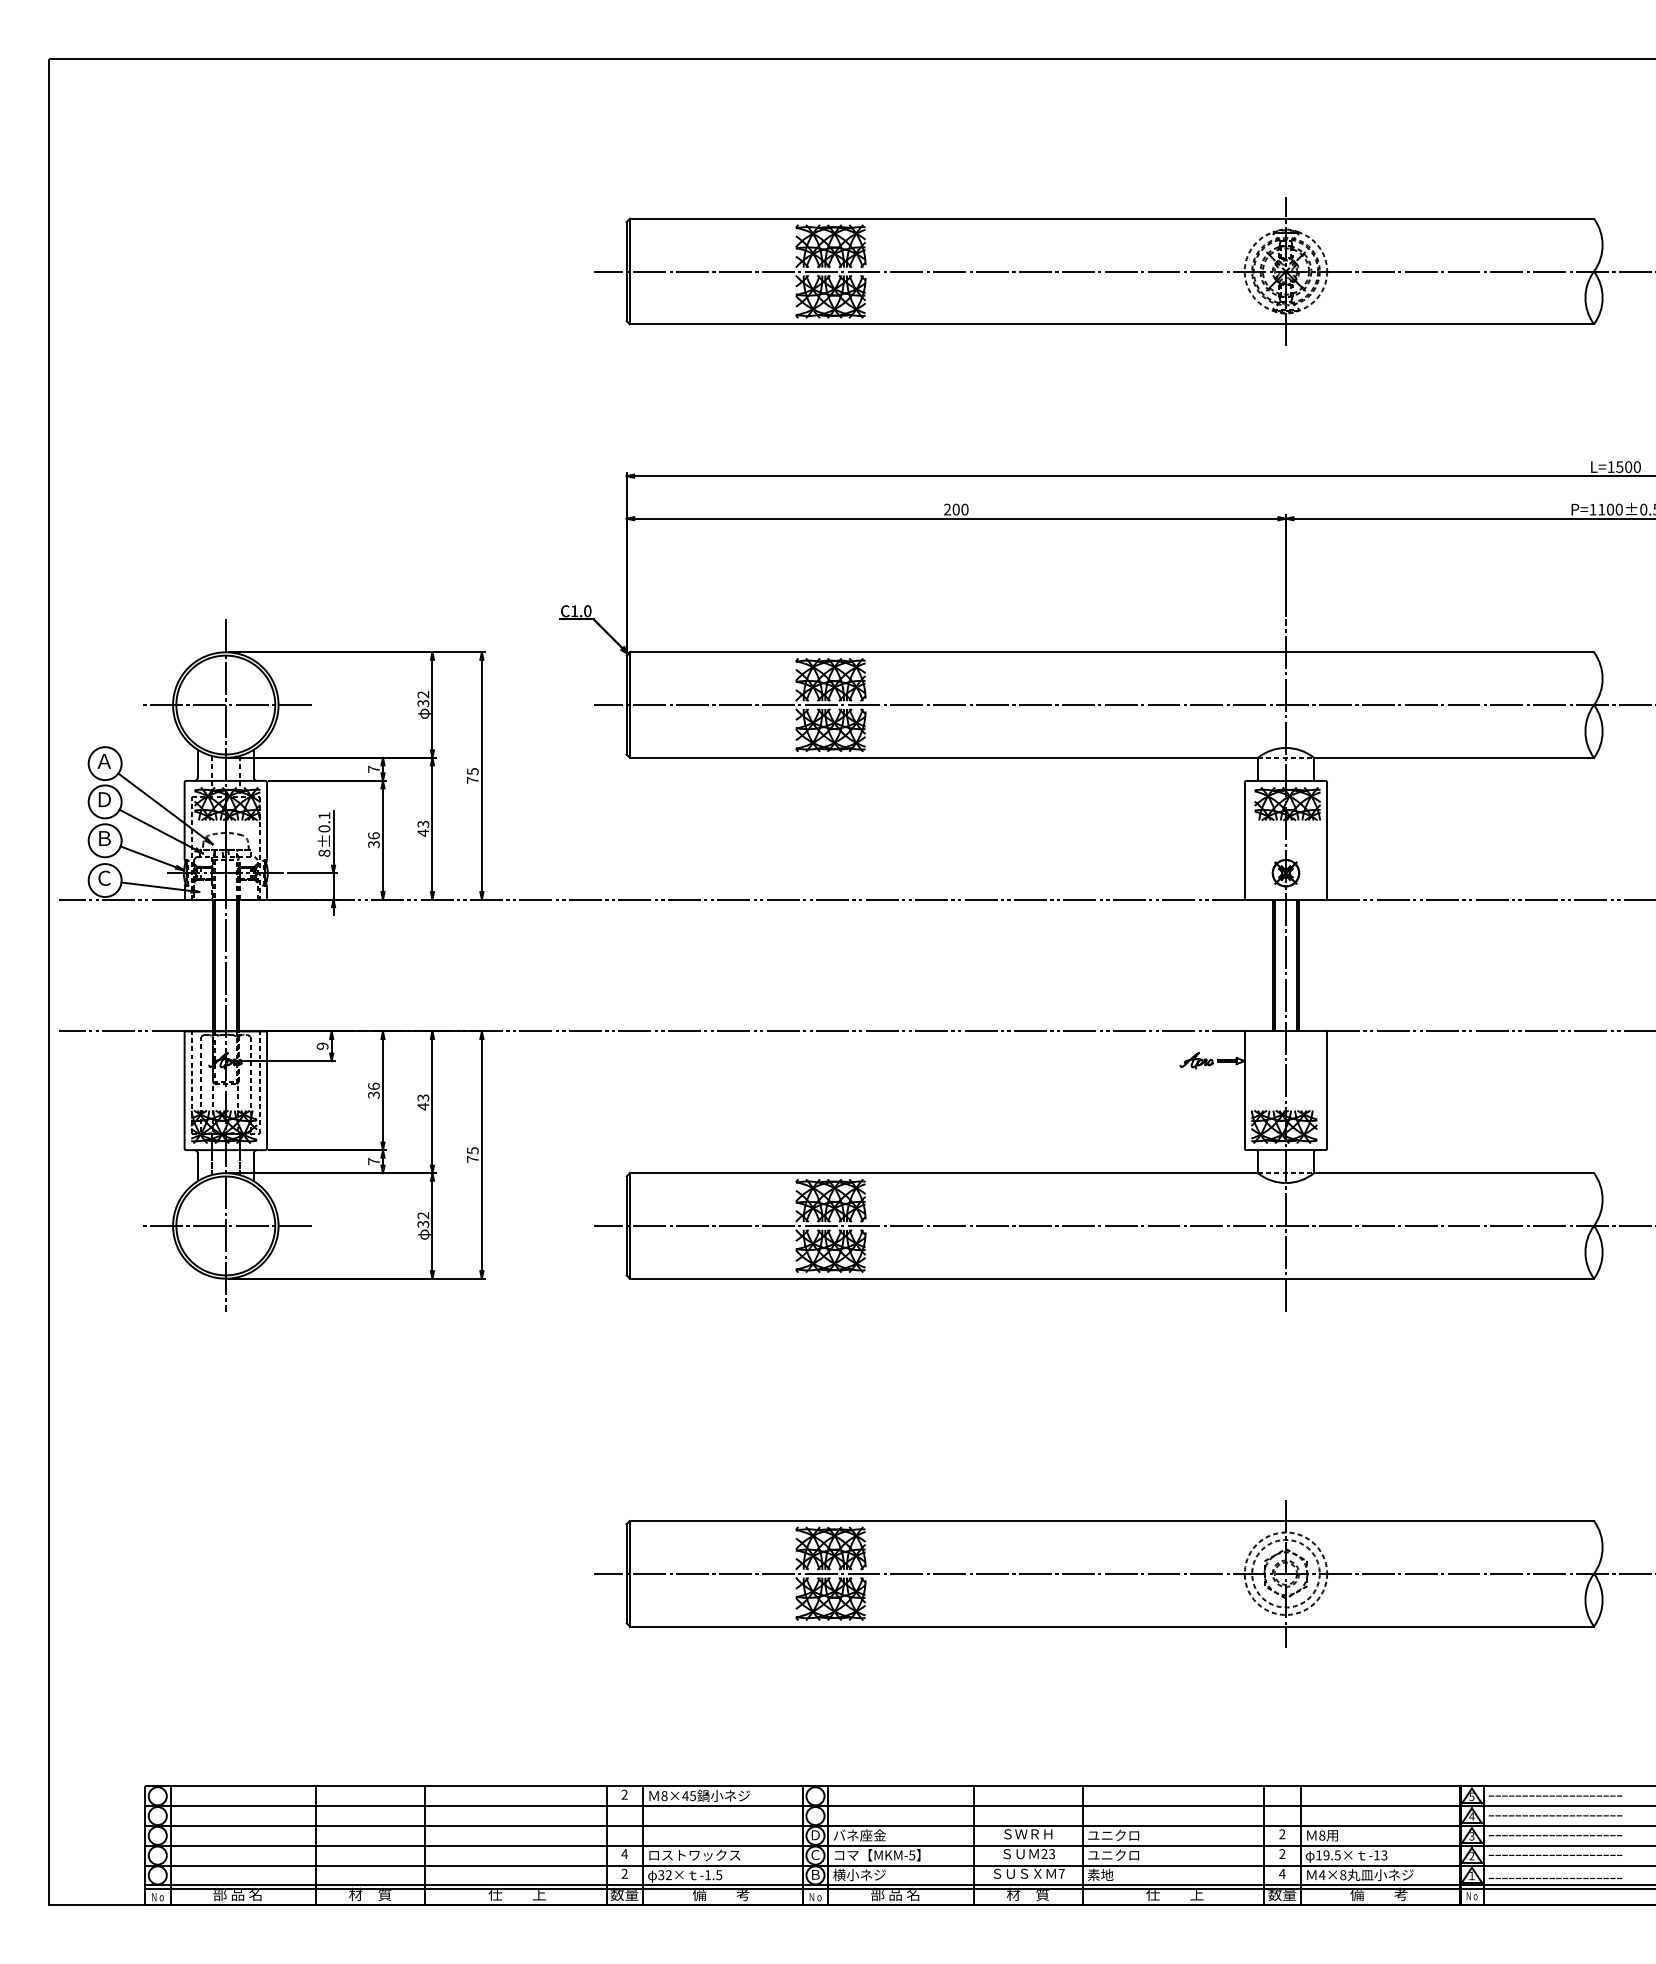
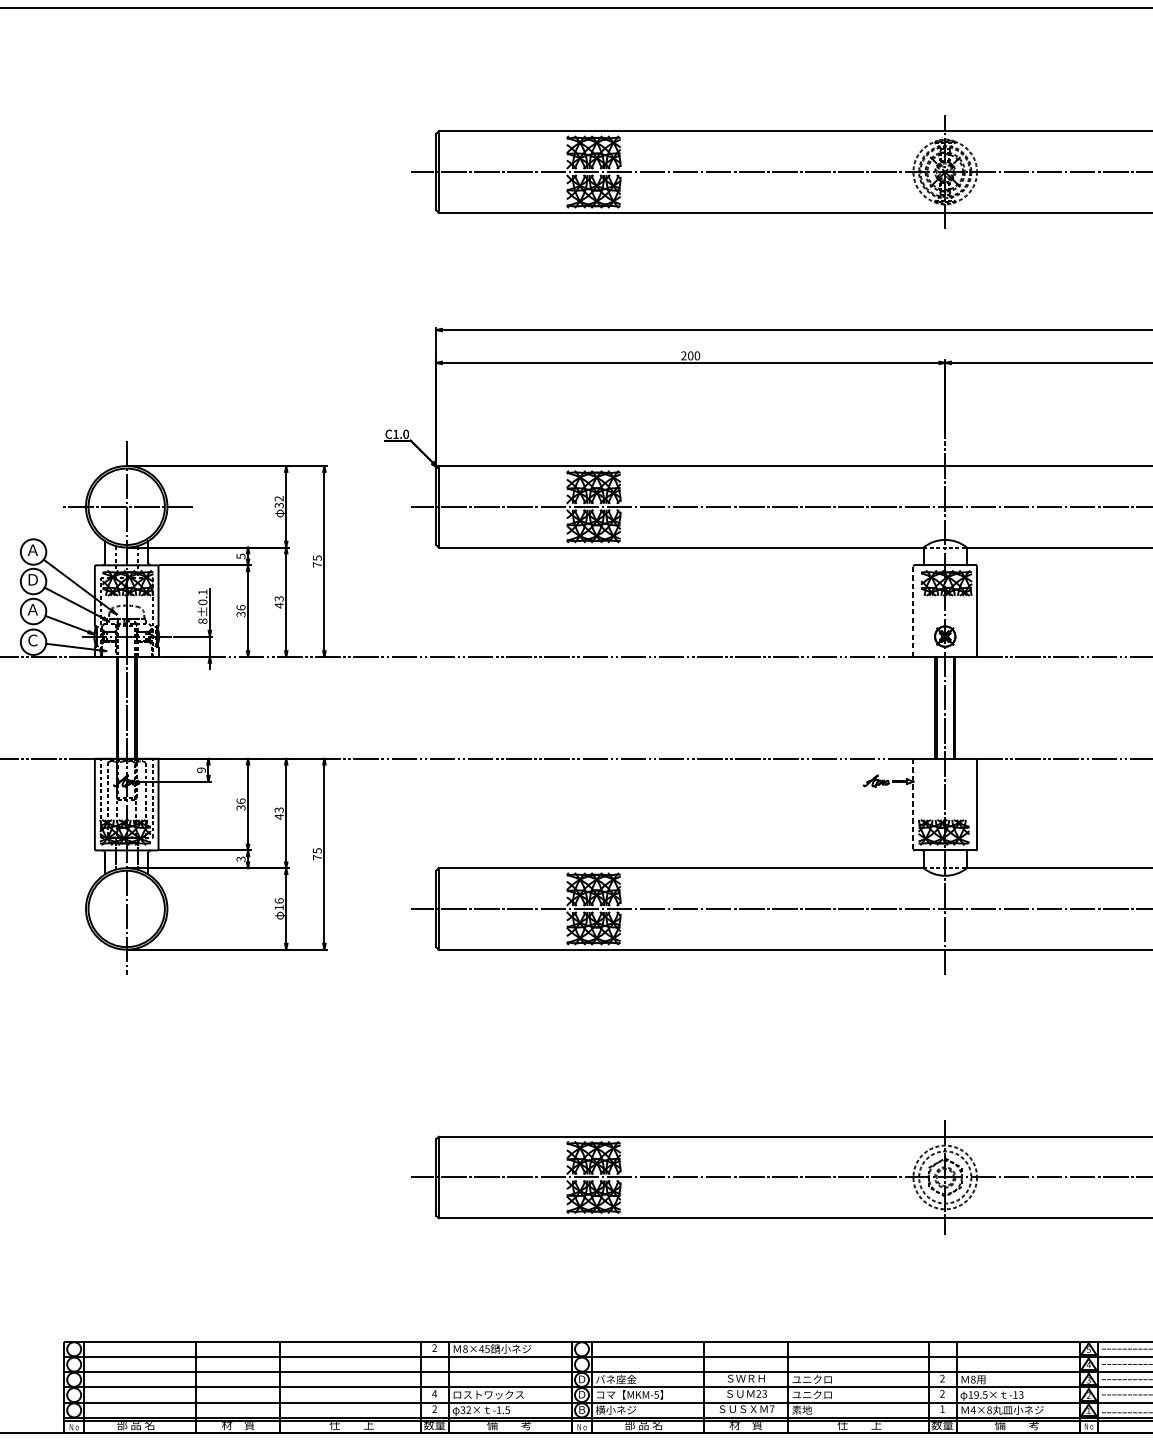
text: (373, 768) -> (240, 555), 7 -> 5
text: (103, 838) -> (32, 609), Ｂ -> Ａ
line: (1244, 841) -> (913, 612), solid -> dashed
line: (1244, 1089) -> (913, 803), solid -> dashed
text: (373, 1161) -> (240, 859), 7 -> 3
text: (423, 1219) -> (279, 903), 32 -> 16
line: (225, 1225) -> (126, 908), removed
text: (815, 1855) -> (582, 1395), Ｃ -> Ｄ
text: (1282, 1873) -> (942, 1408), 4 -> 1

